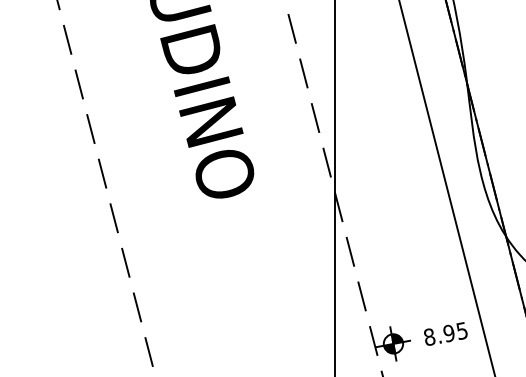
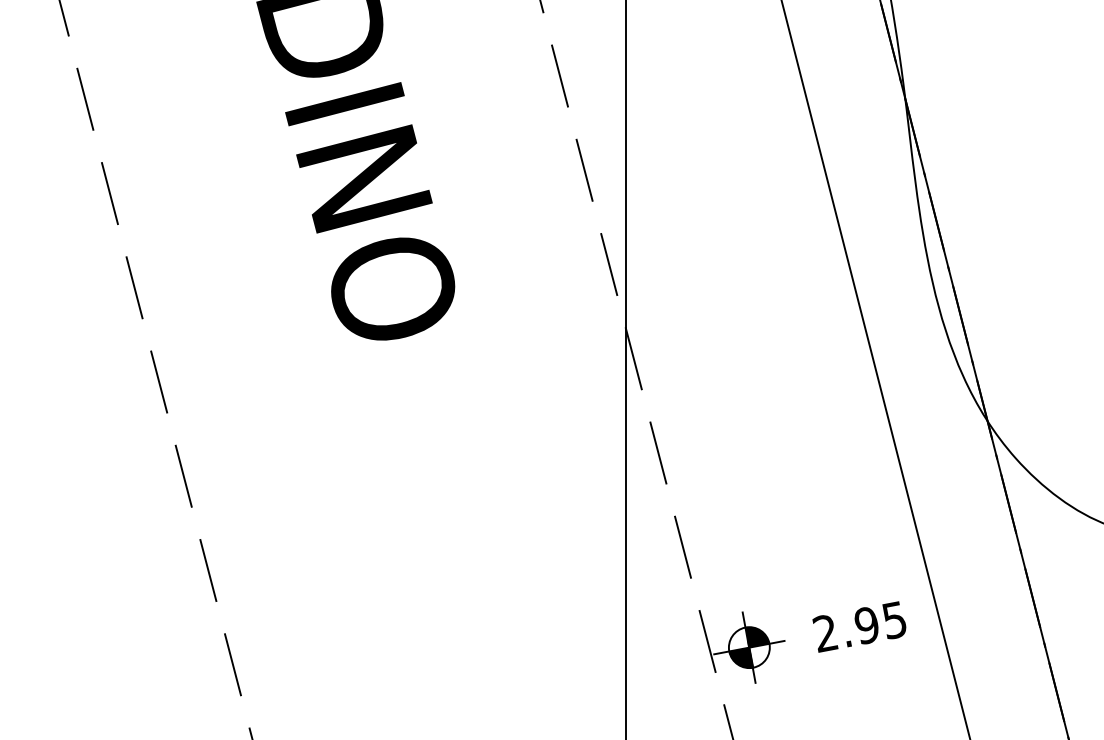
text: (429, 337) -> (825, 634), 8.95 -> 2.95

